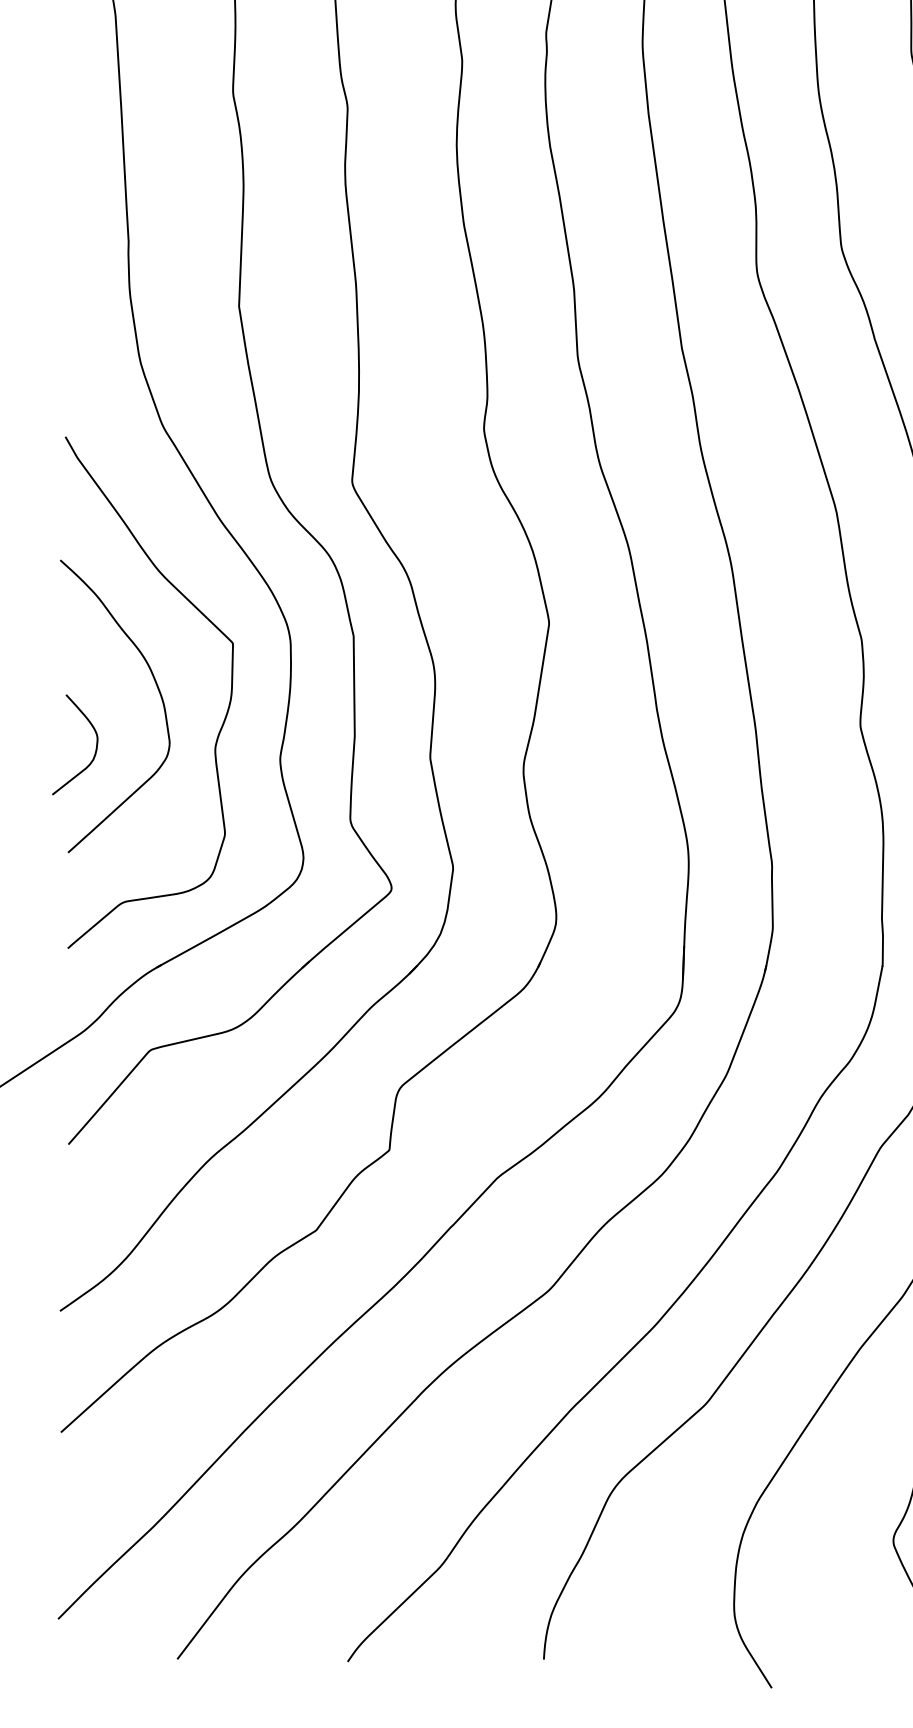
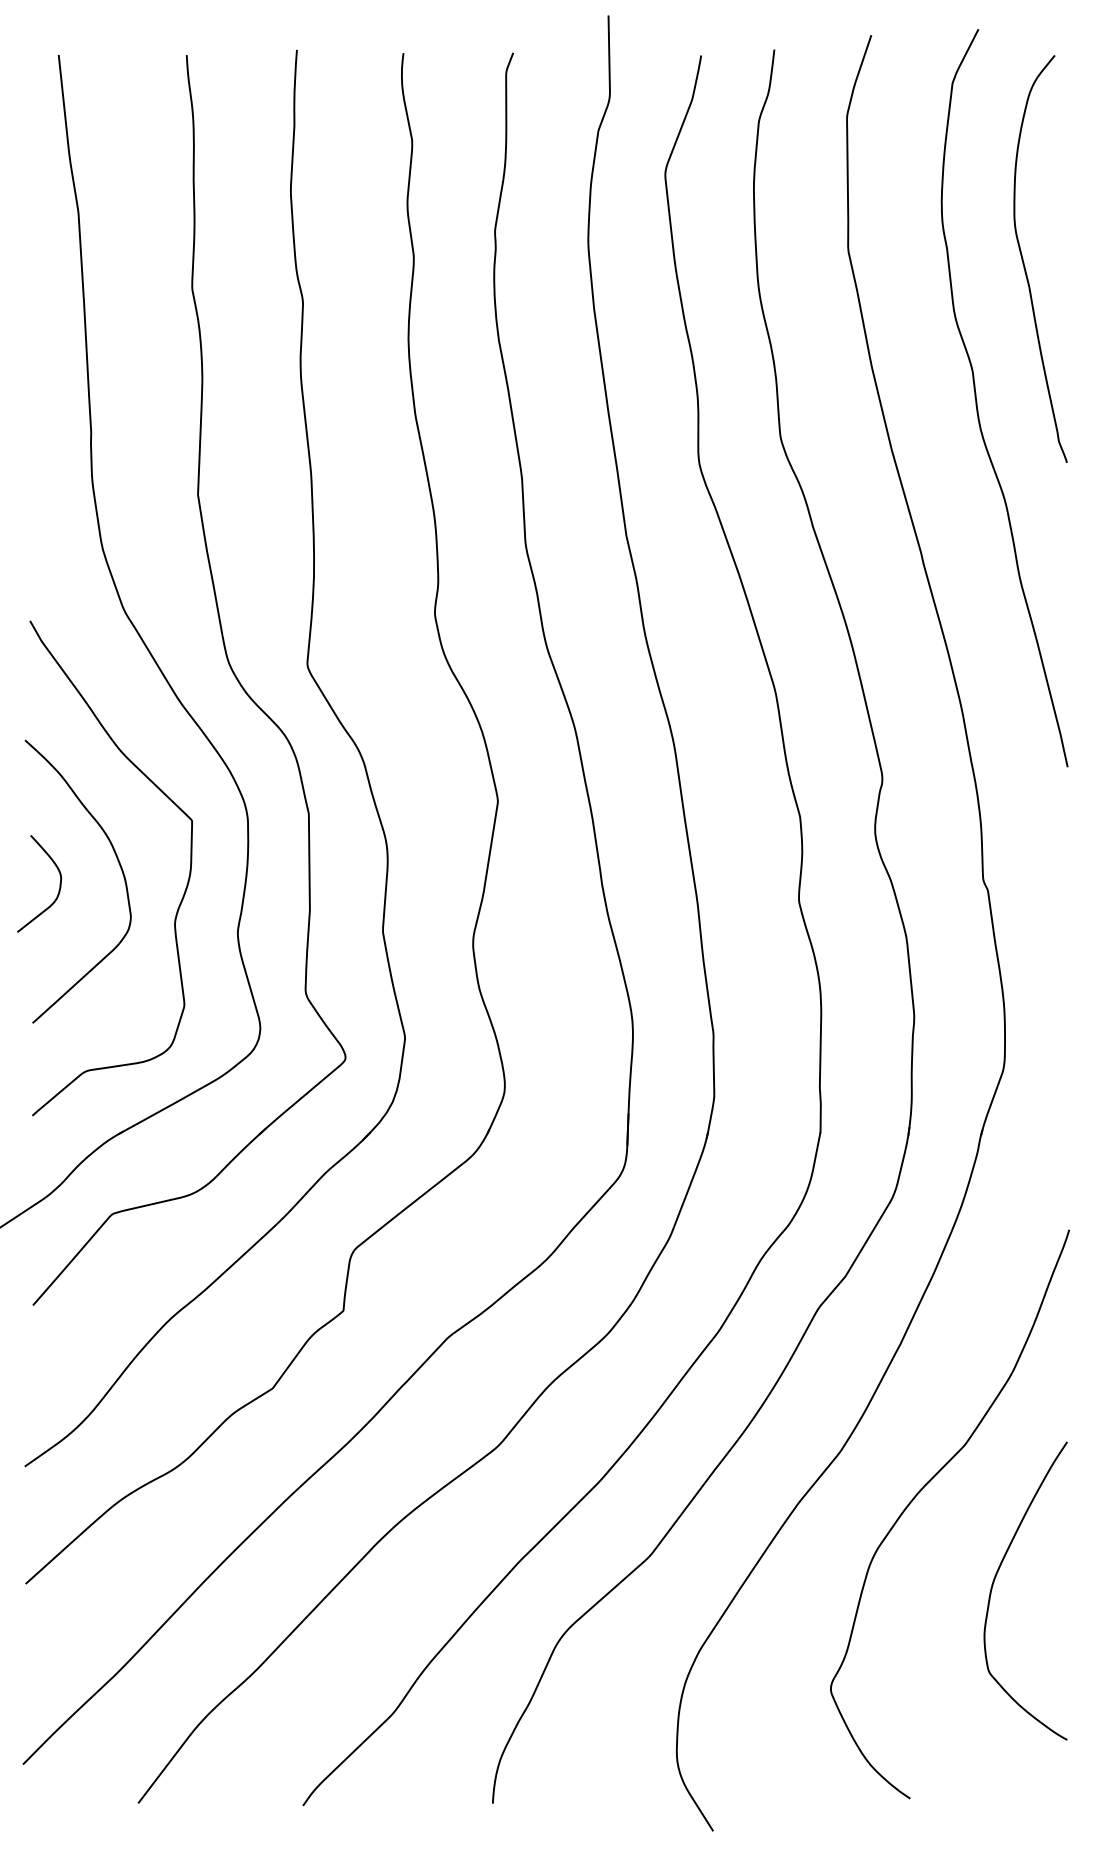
curve: (95, 744) -> (59, 883), moved

